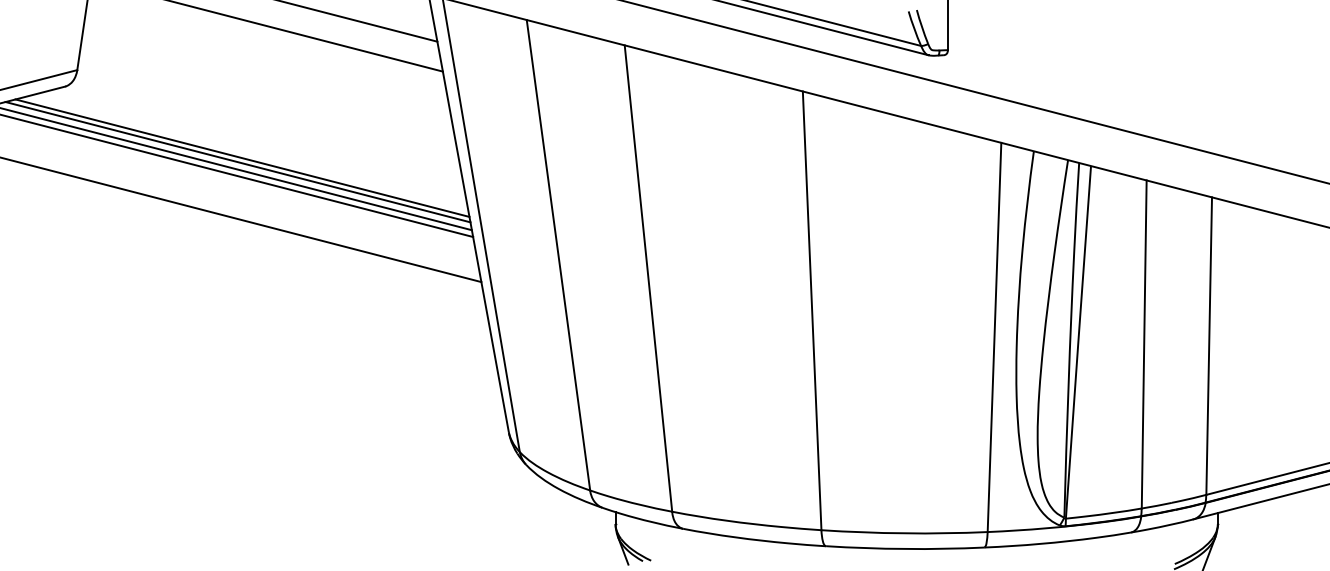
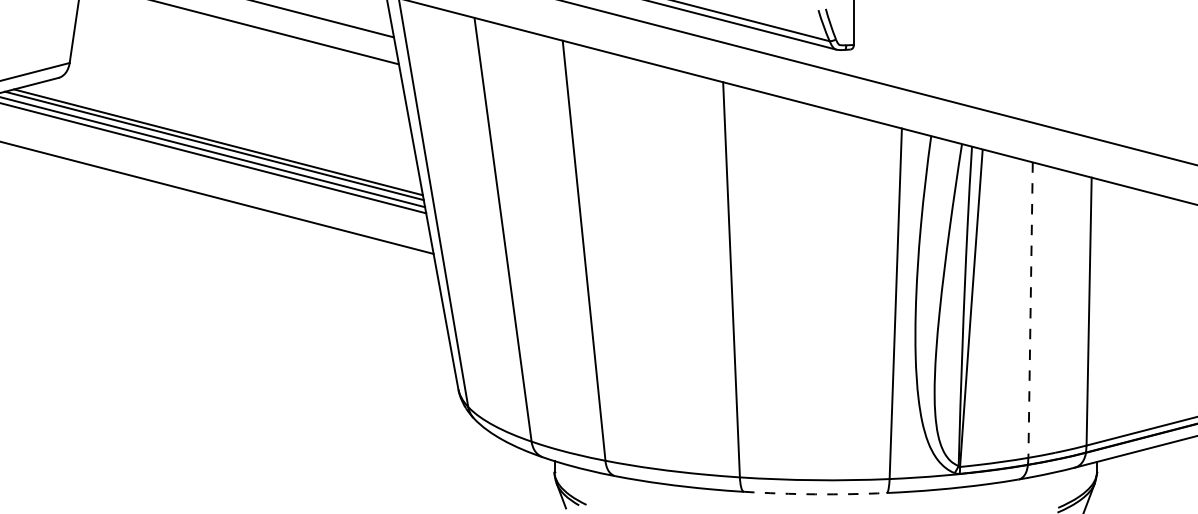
line: (1144, 344) -> (1030, 310), solid -> dashed
arc: (905, 549) -> (815, 494), solid -> dashed

